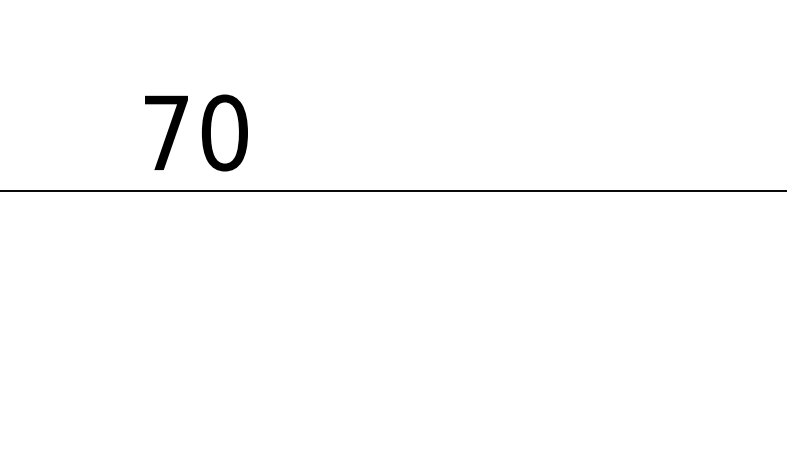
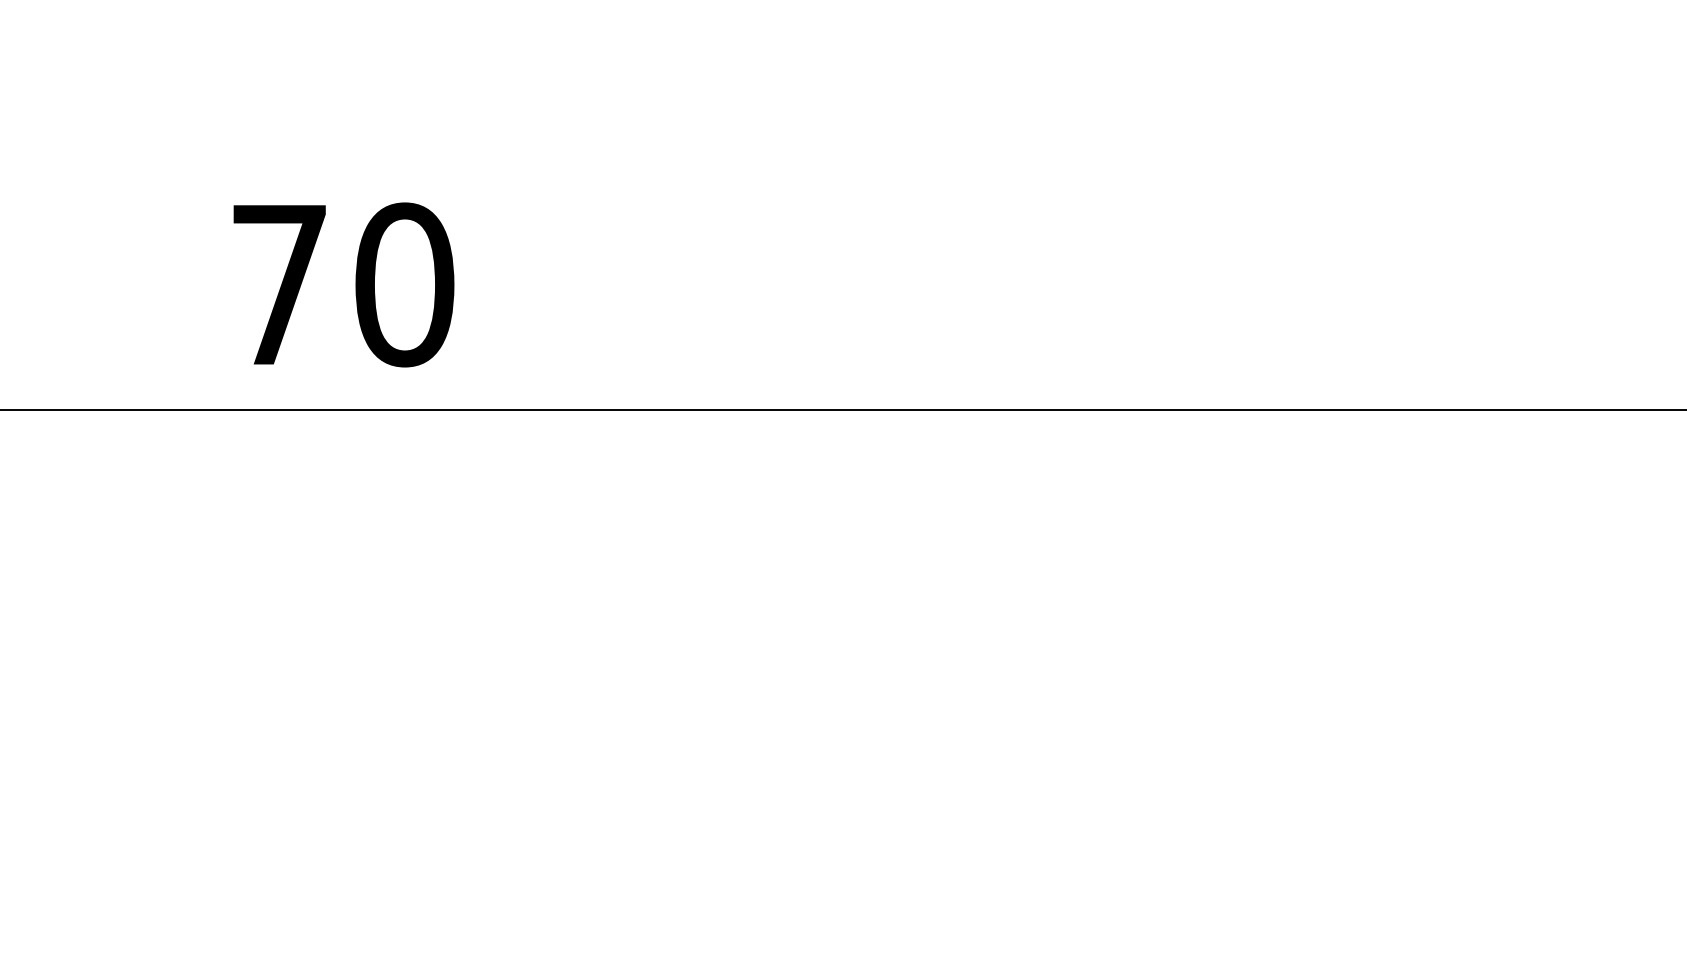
text: (196, 132) -> (344, 283), moved

